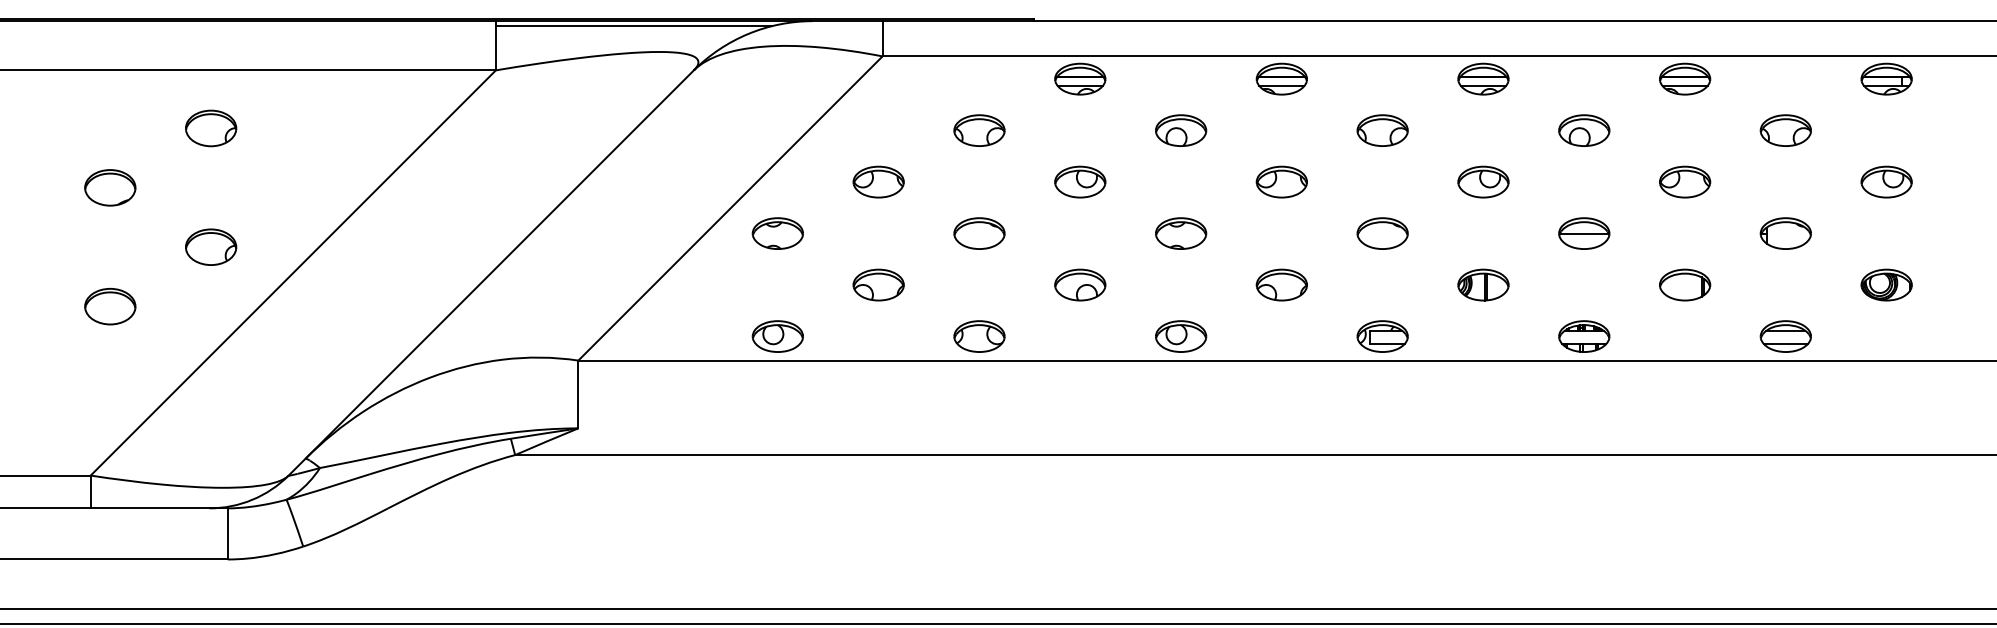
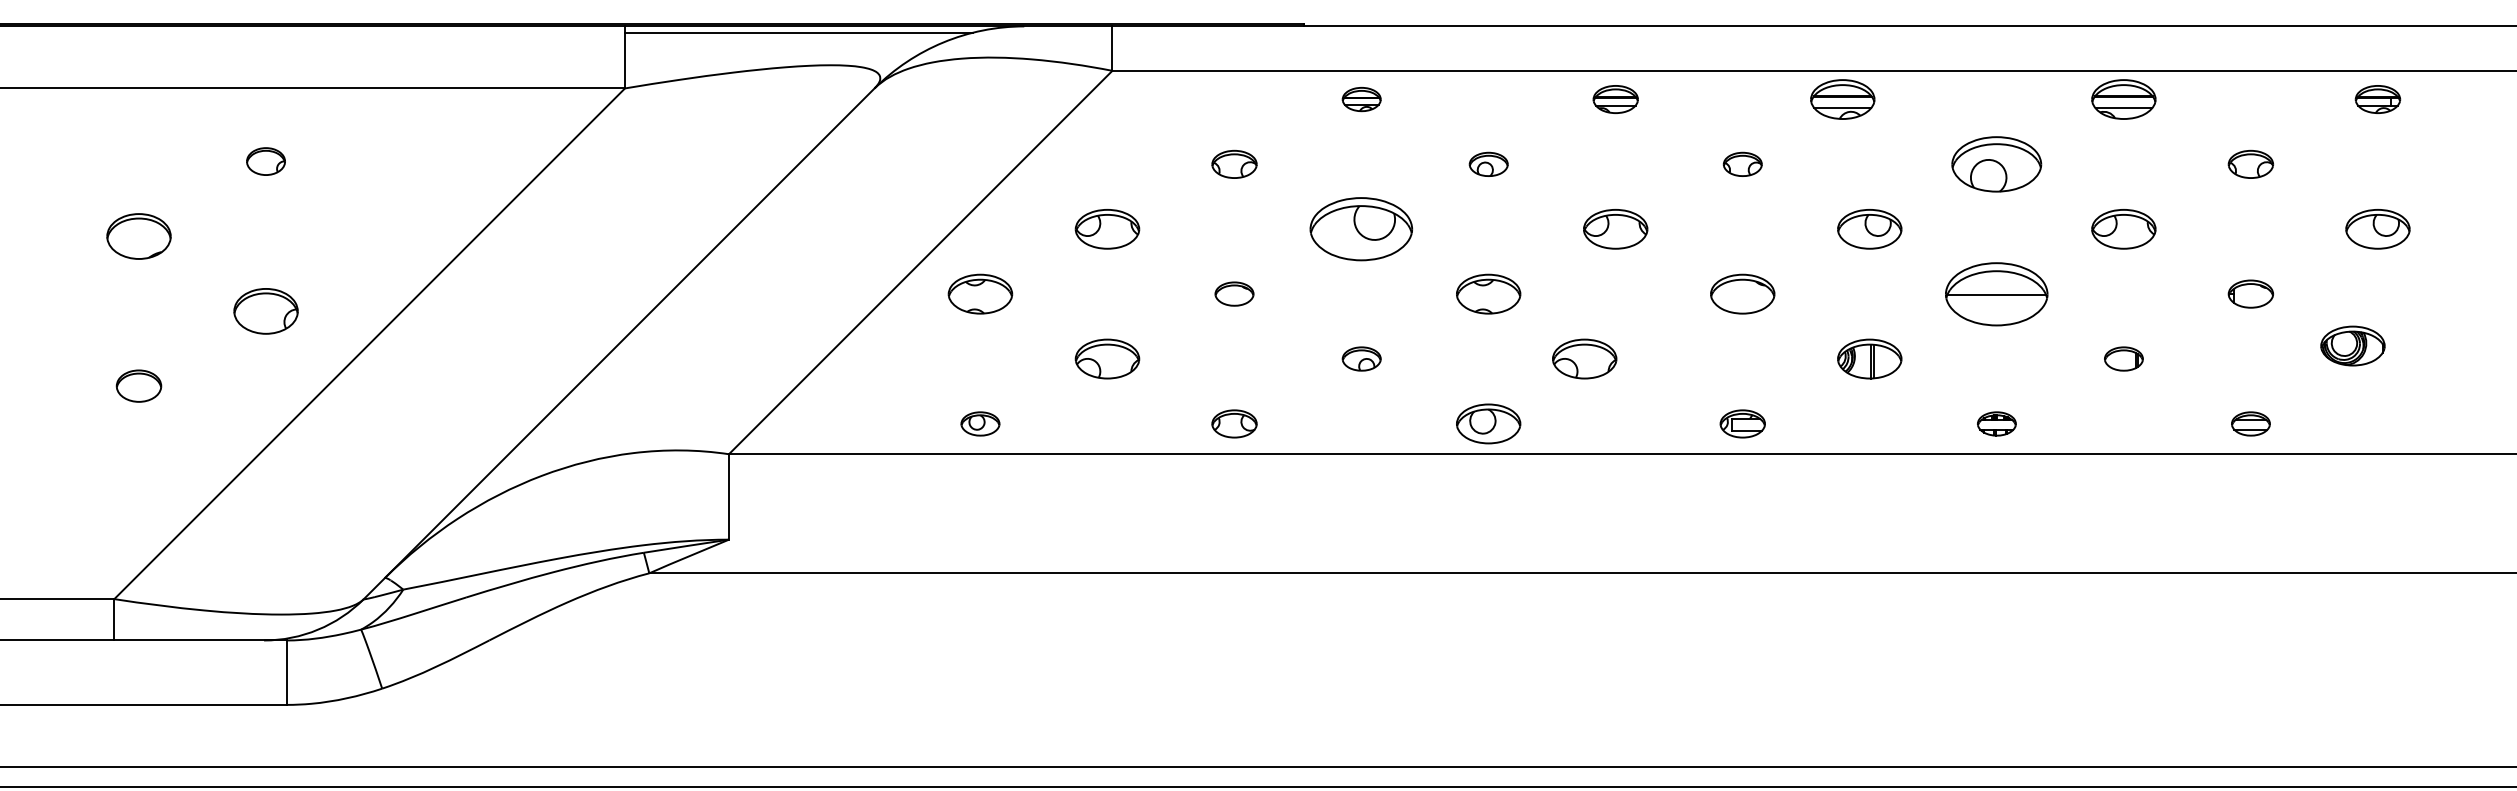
part: (1080, 79) -> (1361, 99), size x0.6
part: (1281, 79) -> (1615, 99), size x0.7
part: (1483, 79) -> (1842, 99), moved
part: (1886, 79) -> (2377, 99), size x0.7
part: (210, 128) -> (265, 161), size x0.6
part: (979, 130) -> (1234, 164), size x0.7
part: (1180, 130) -> (1488, 164), size x0.6
part: (1382, 130) -> (1742, 164), size x0.6
part: (1584, 130) -> (1996, 164), size x1.4
part: (1785, 130) -> (2250, 164), size x0.7
part: (1080, 182) -> (1361, 229), size x1.6
part: (979, 233) -> (1234, 293), size x0.6
part: (1584, 233) -> (1996, 293), size x1.6
part: (1785, 233) -> (2250, 293), size x0.7
part: (1080, 284) -> (1361, 358), size x0.6
part: (1281, 284) -> (1584, 358), moved
part: (1684, 284) -> (2123, 358), size x0.6
part: (1886, 284) -> (2352, 345), moved
part: (109, 306) -> (138, 385), size x0.7
part: (777, 336) -> (980, 423), size x0.6
part: (979, 336) -> (1234, 423), size x0.7
part: (1382, 336) -> (1742, 423), size x0.7
part: (1584, 336) -> (1996, 423), size x0.6
part: (1785, 336) -> (2250, 423), size x0.6

